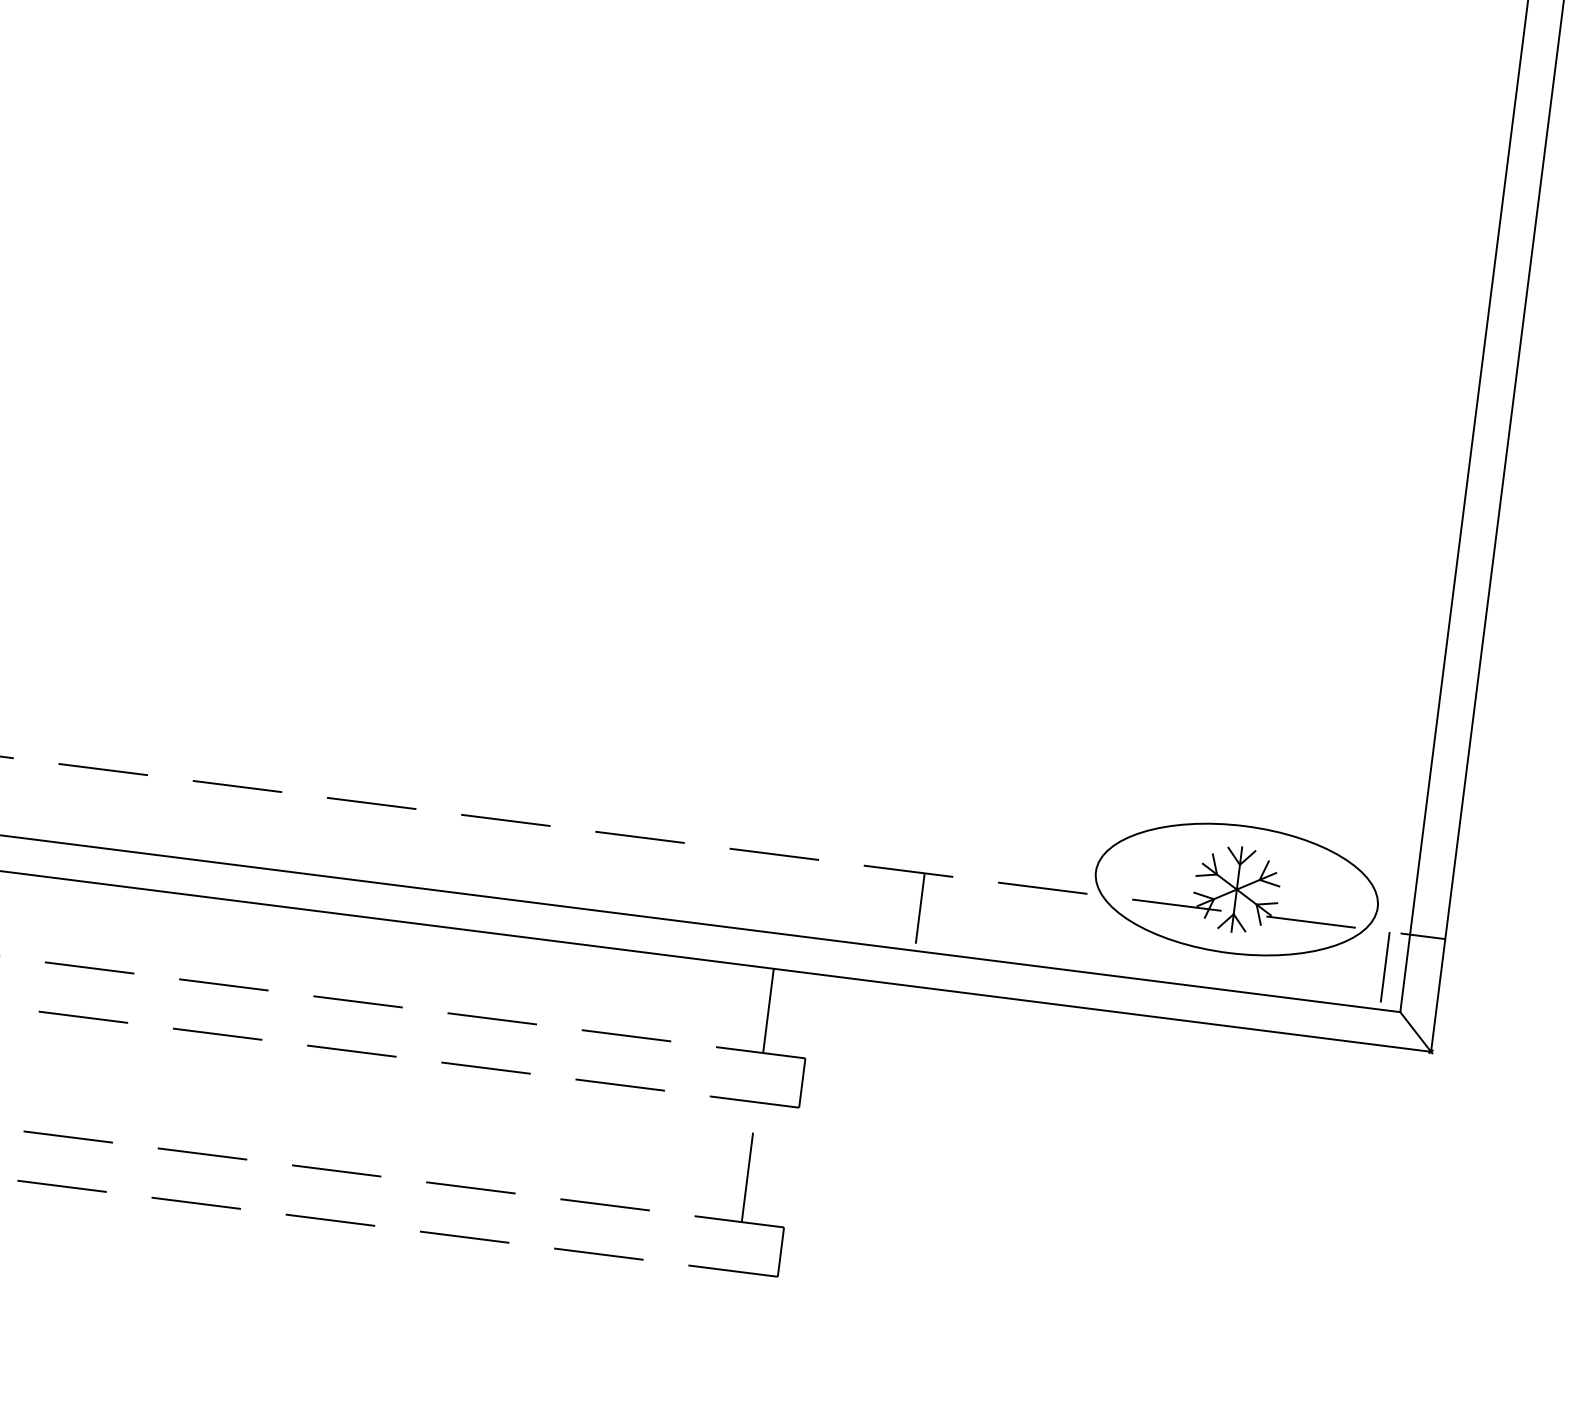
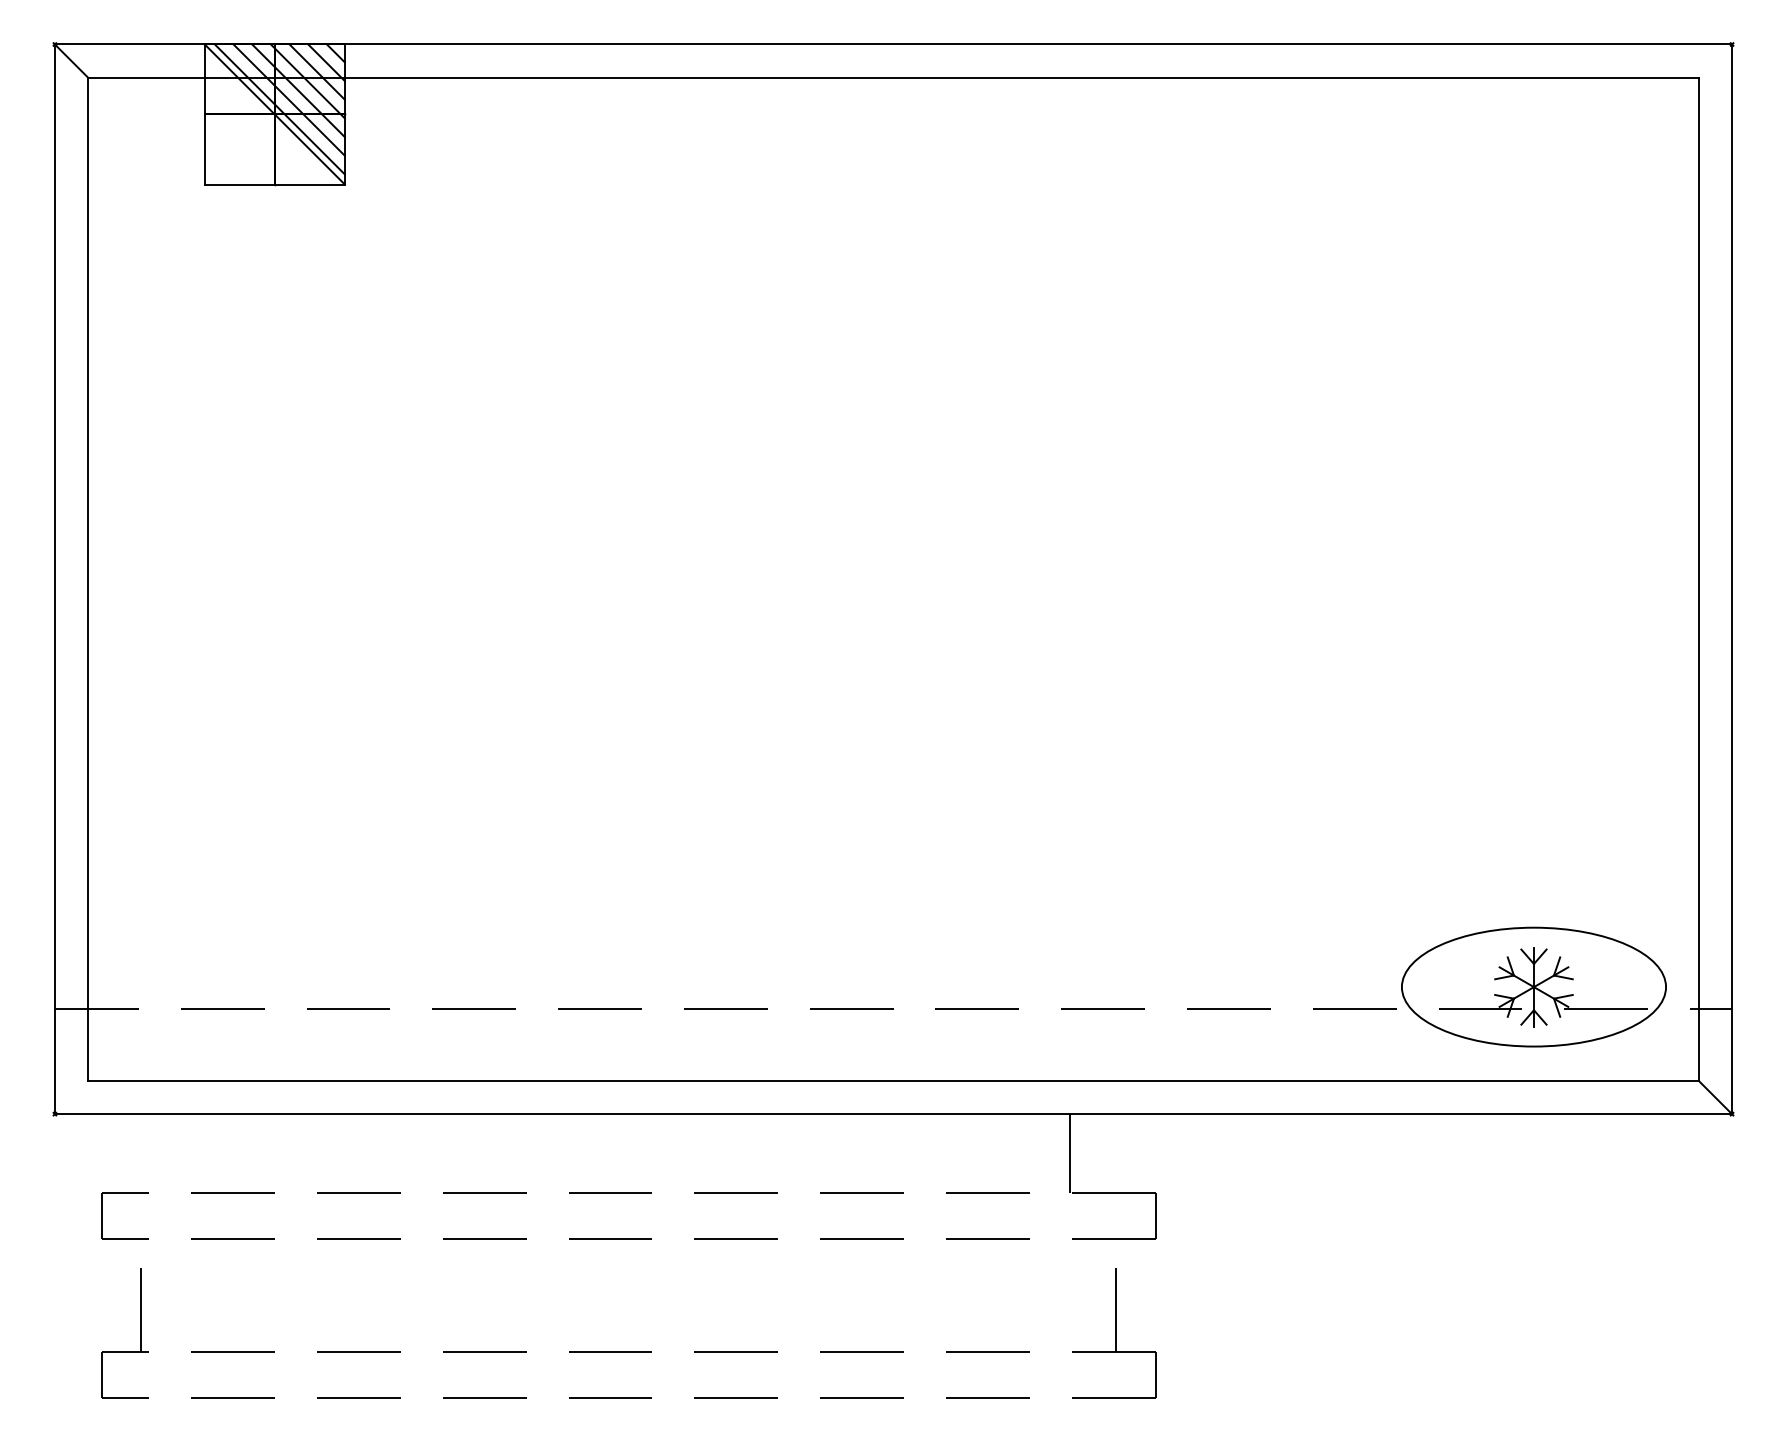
line: (920, 908) -> (1244, 1041), removed
line: (1384, 967) -> (1679, 1041), removed
line: (769, 1010) -> (1070, 1153), moved

